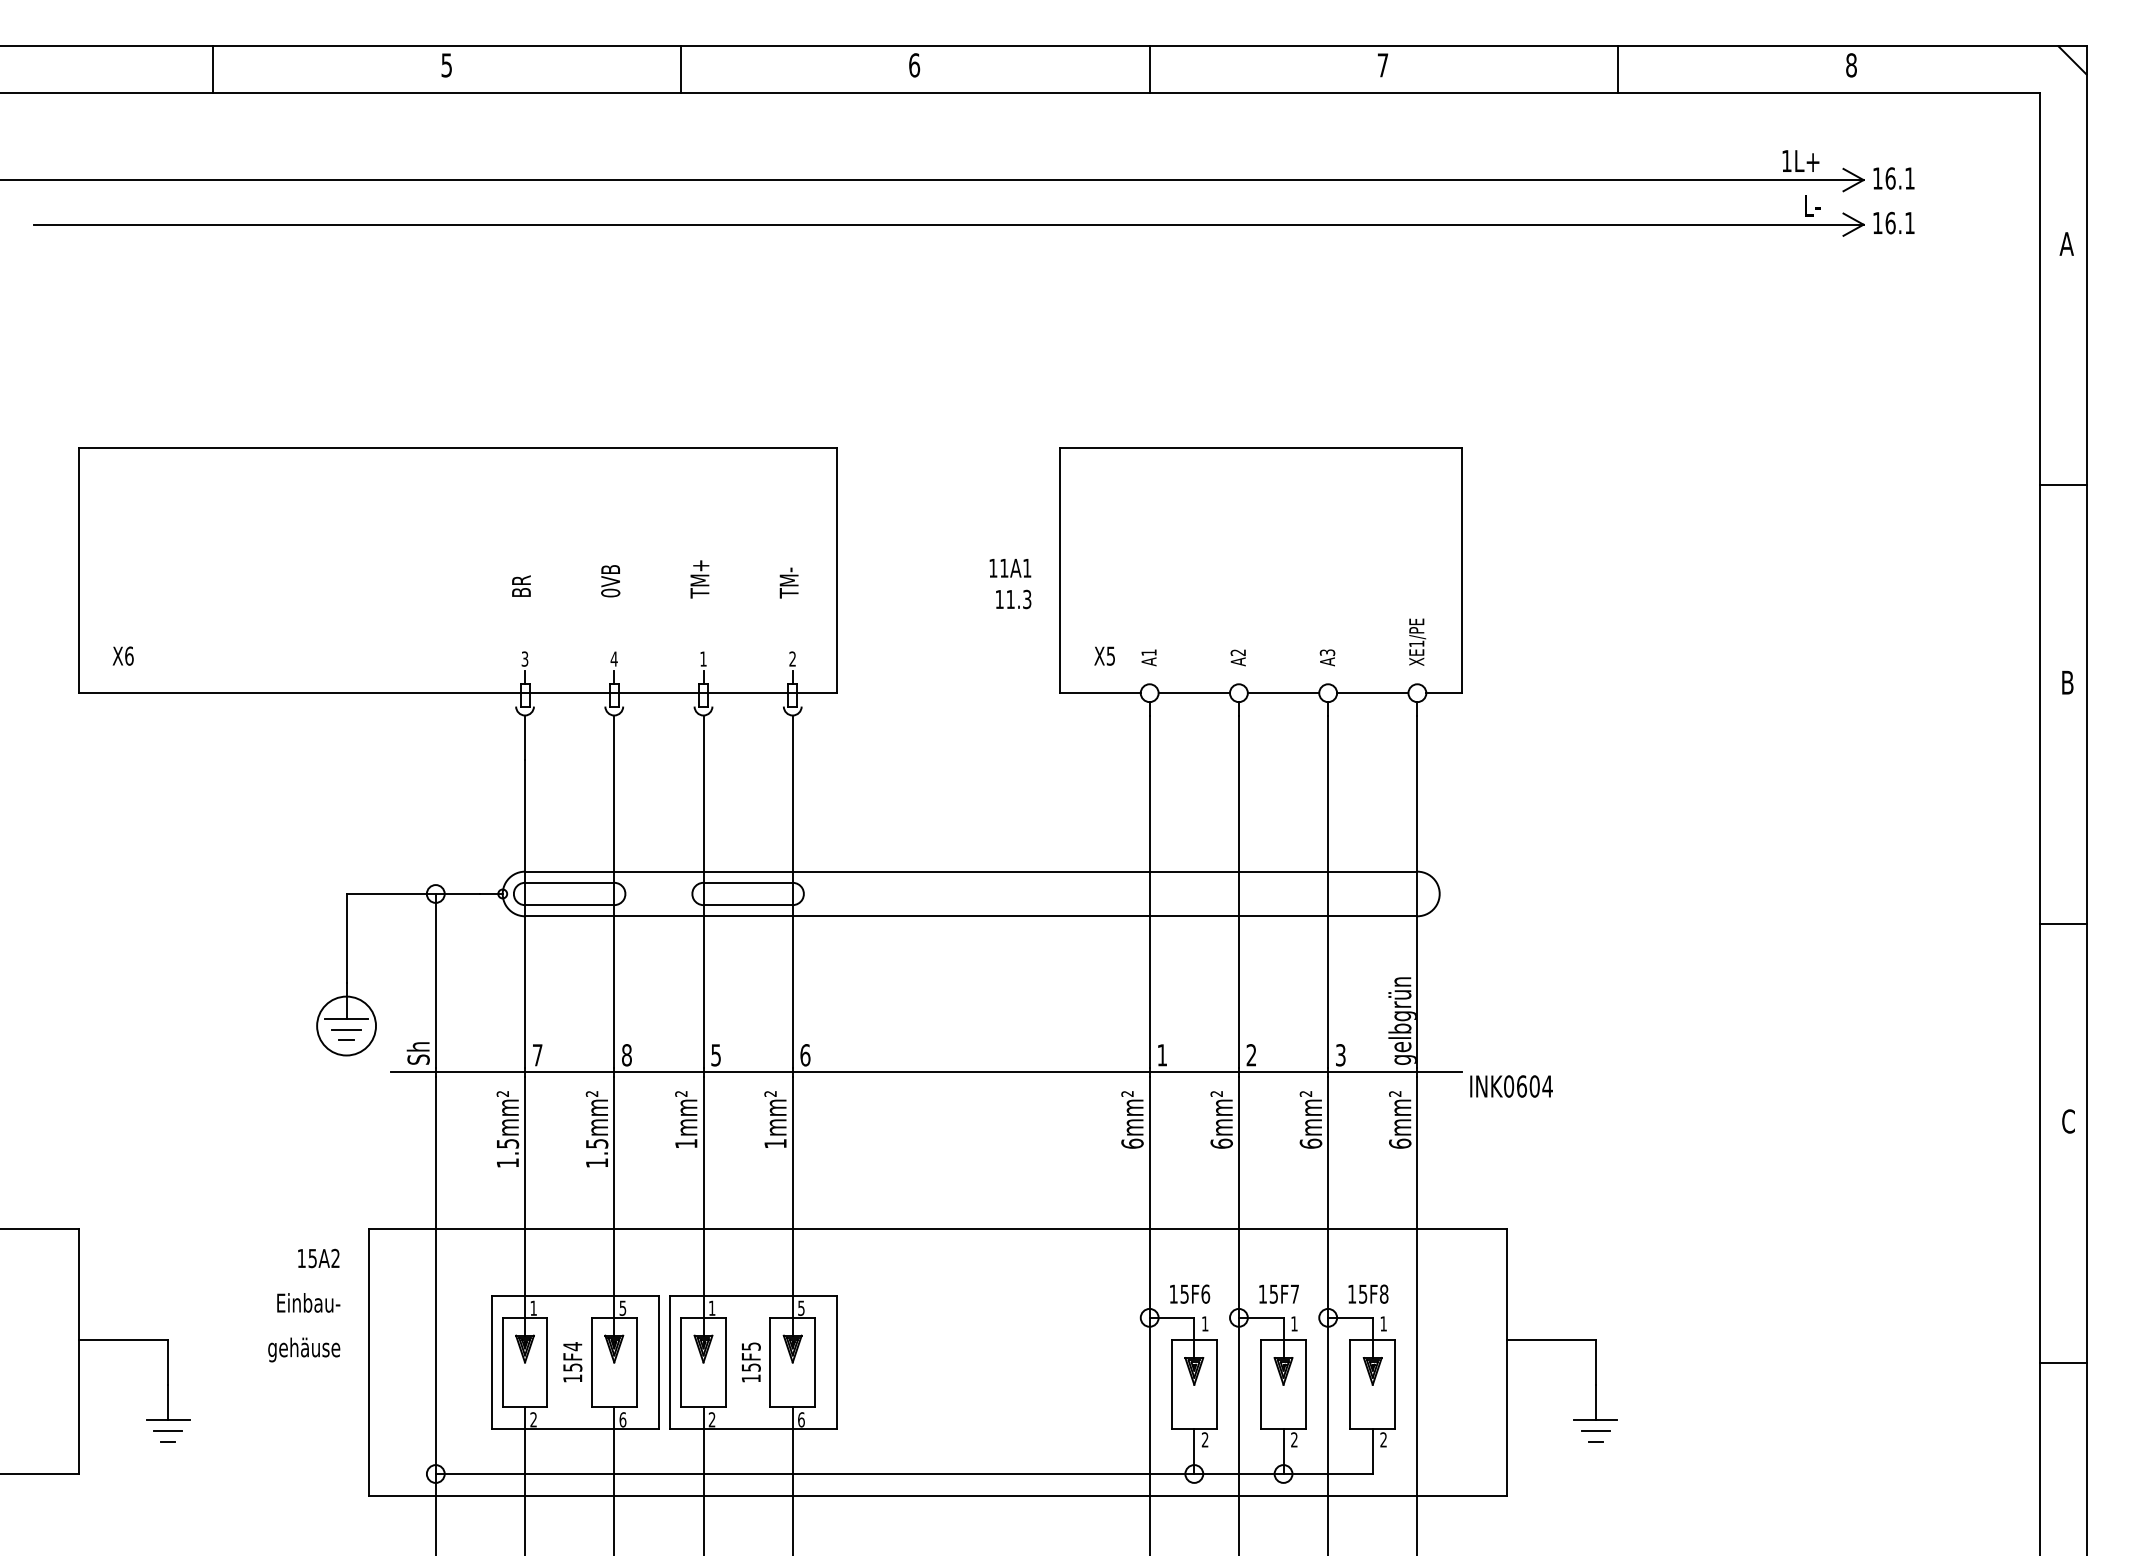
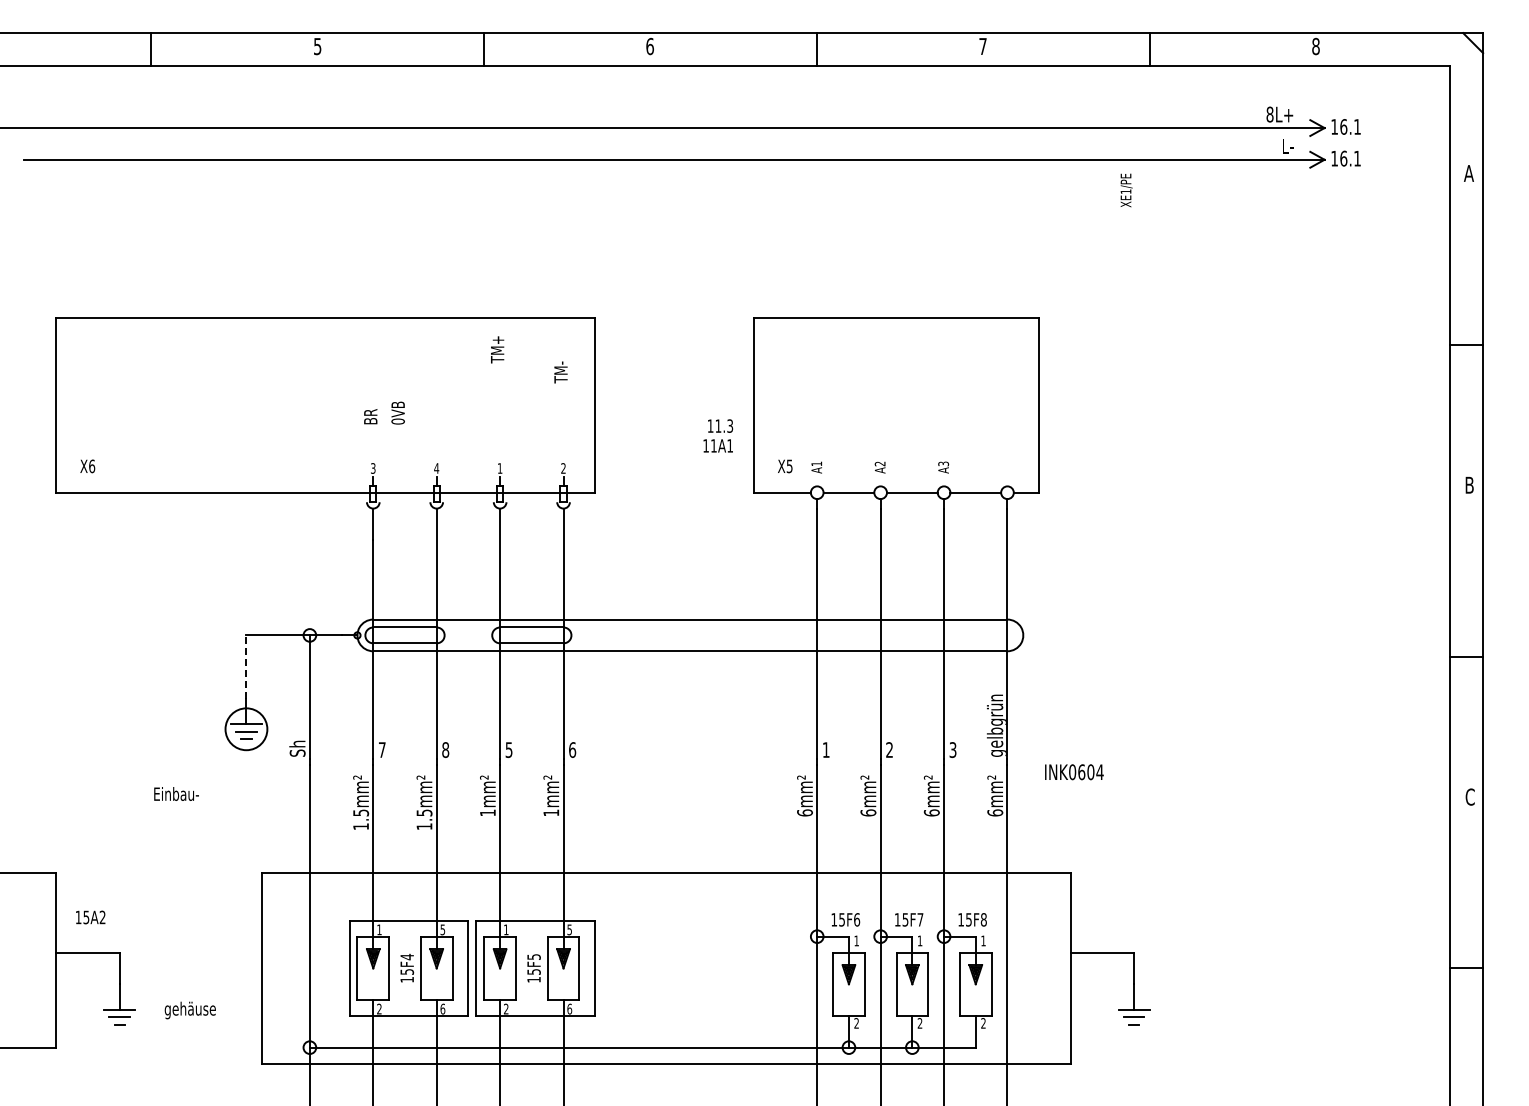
text: (1786, 160) -> (1269, 114), 1L+ -> 8L+
text: (1009, 567) -> (717, 445), moved
text: (699, 578) -> (497, 349), moved
text: (609, 580) -> (397, 412), moved
text: (788, 583) -> (560, 372), moved
text: (1417, 642) -> (1126, 190), moved
line: (346, 939) -> (246, 667), solid -> dashed
line: (926, 1072) -> (658, 762), removed
text: (318, 1258) -> (90, 917), moved
text: (308, 1302) -> (176, 793), moved
text: (303, 1349) -> (189, 1010), moved

